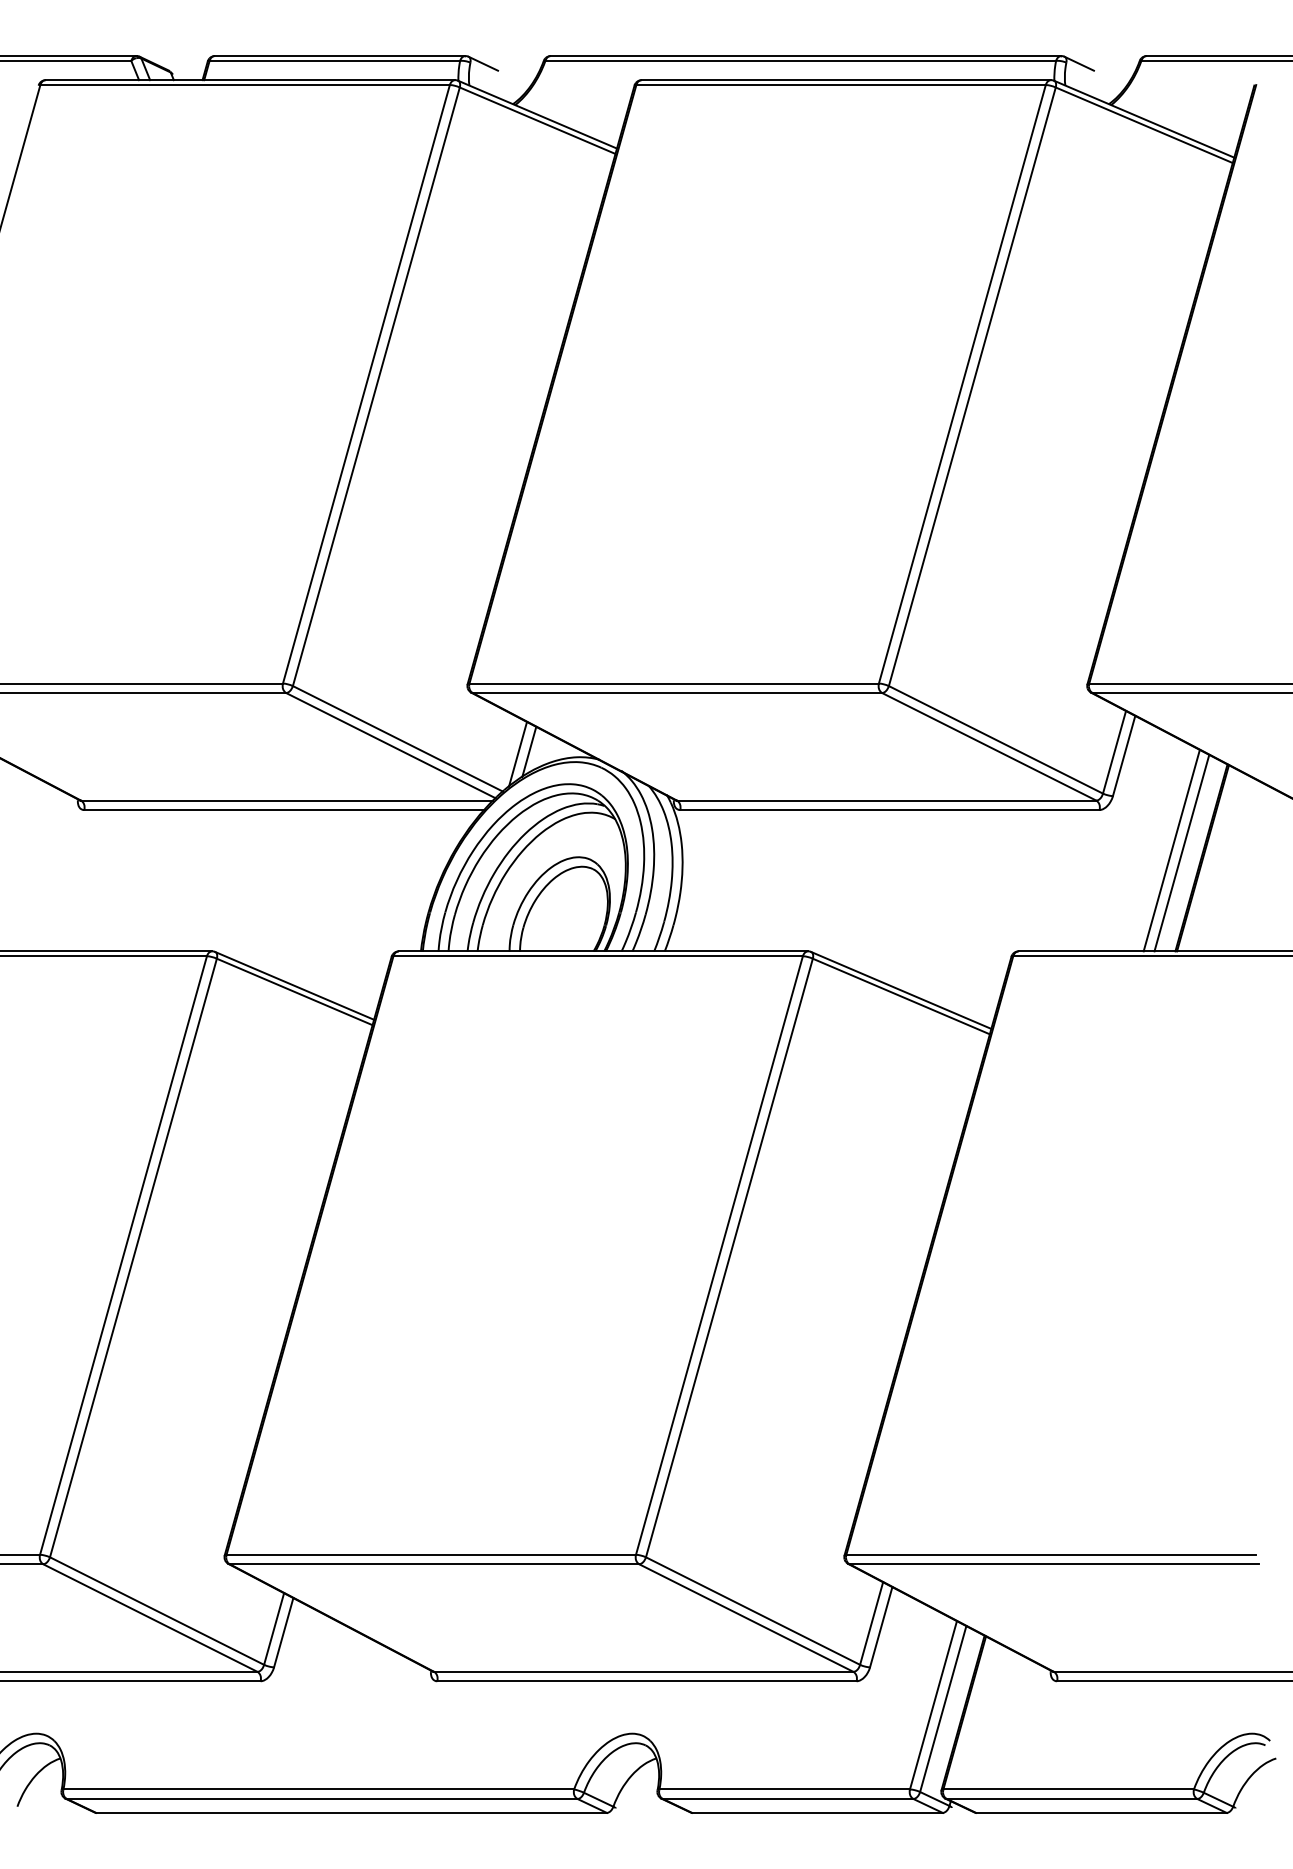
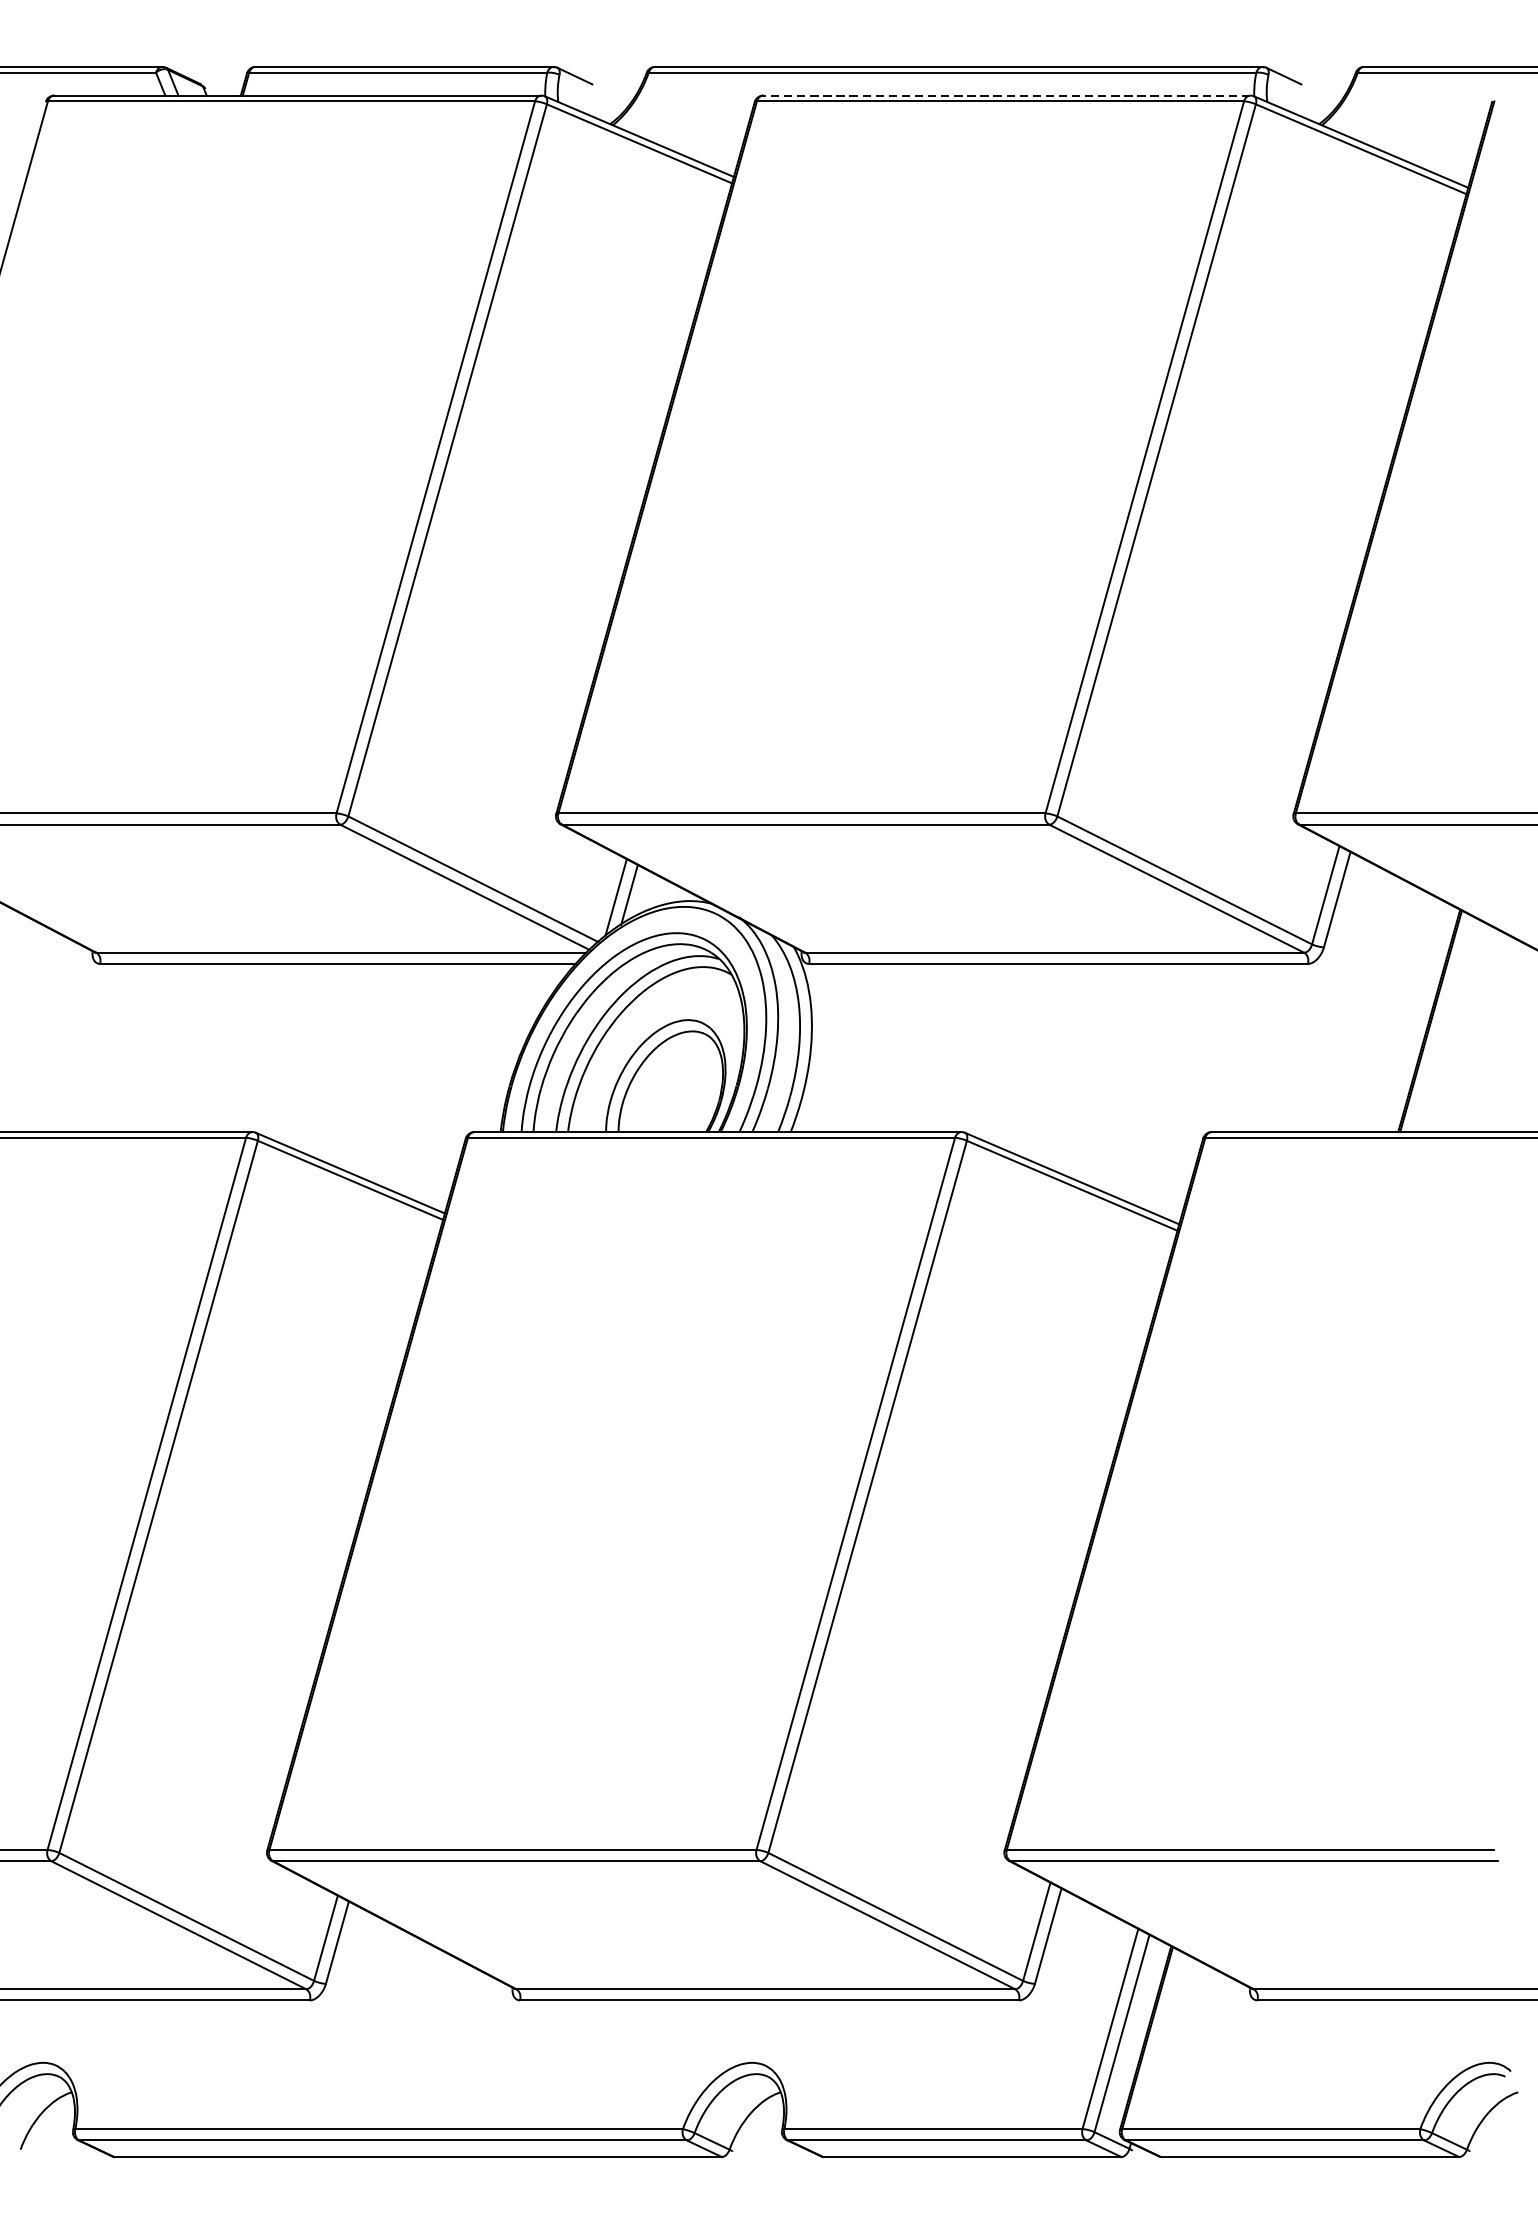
line: (846, 80) -> (1006, 95), solid -> dashed
line: (1171, 850) -> (1393, 1012), removed
line: (1181, 852) -> (1405, 1014), removed

